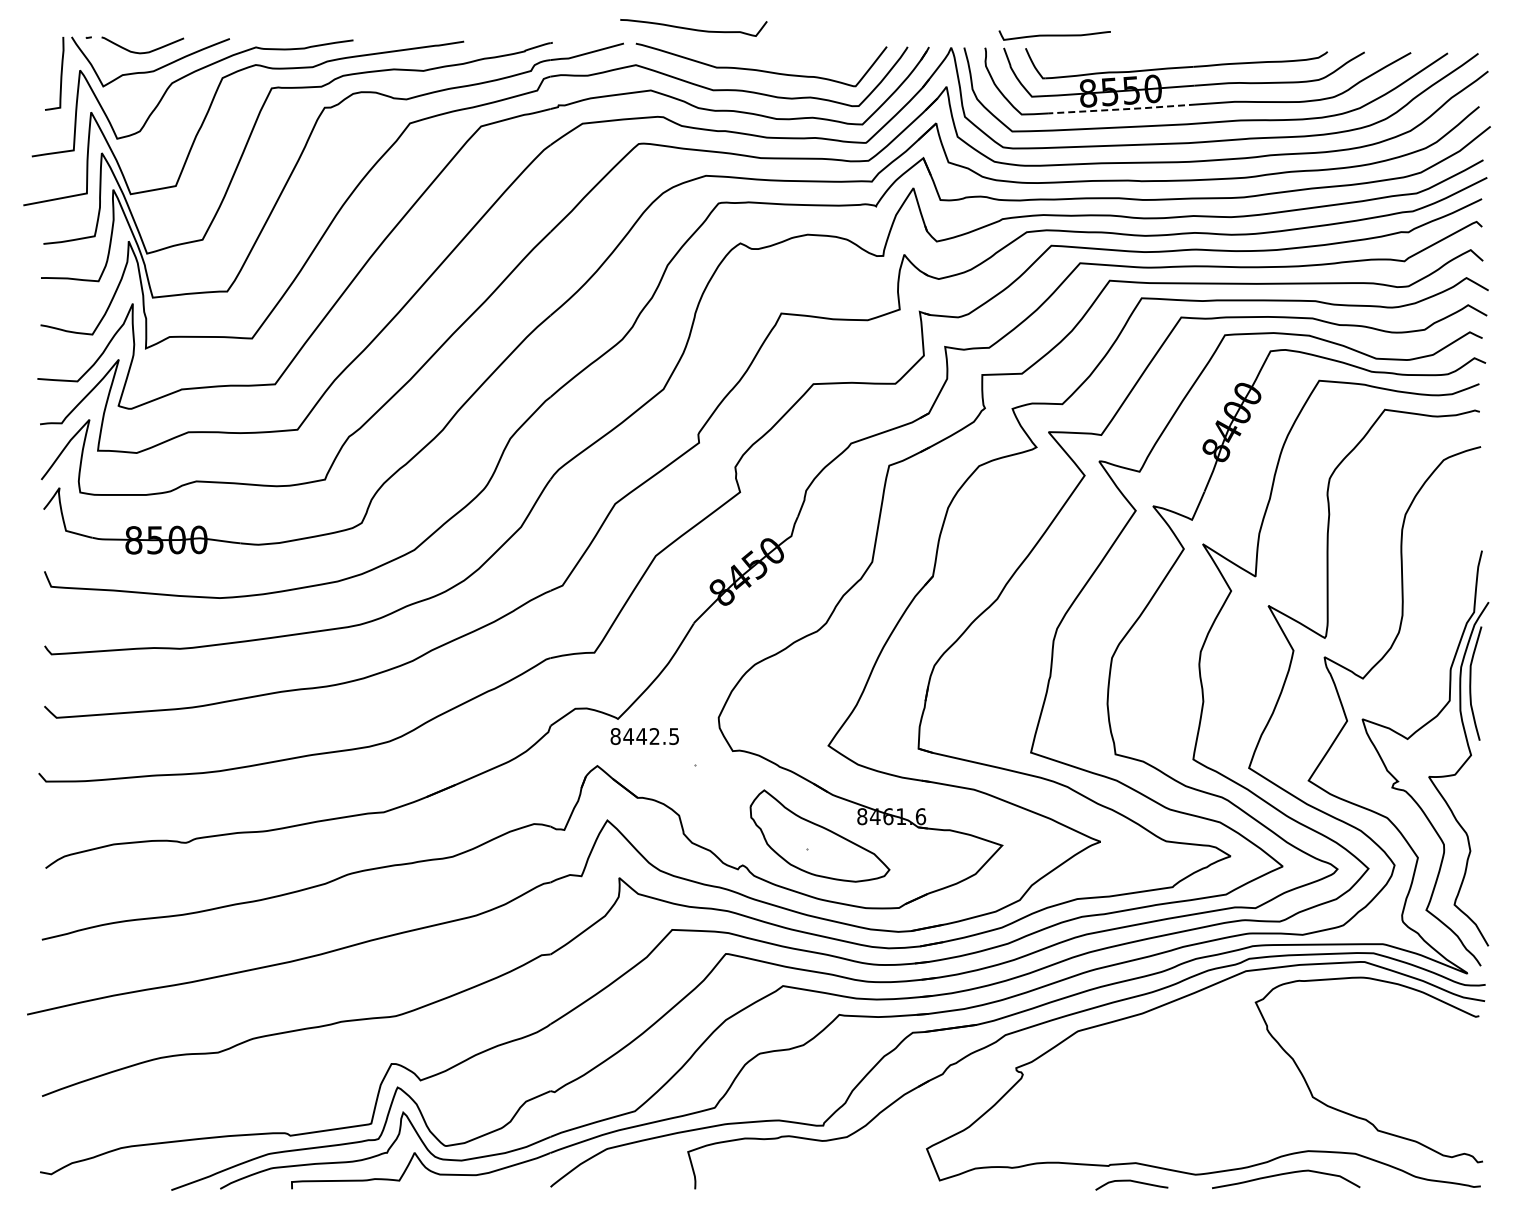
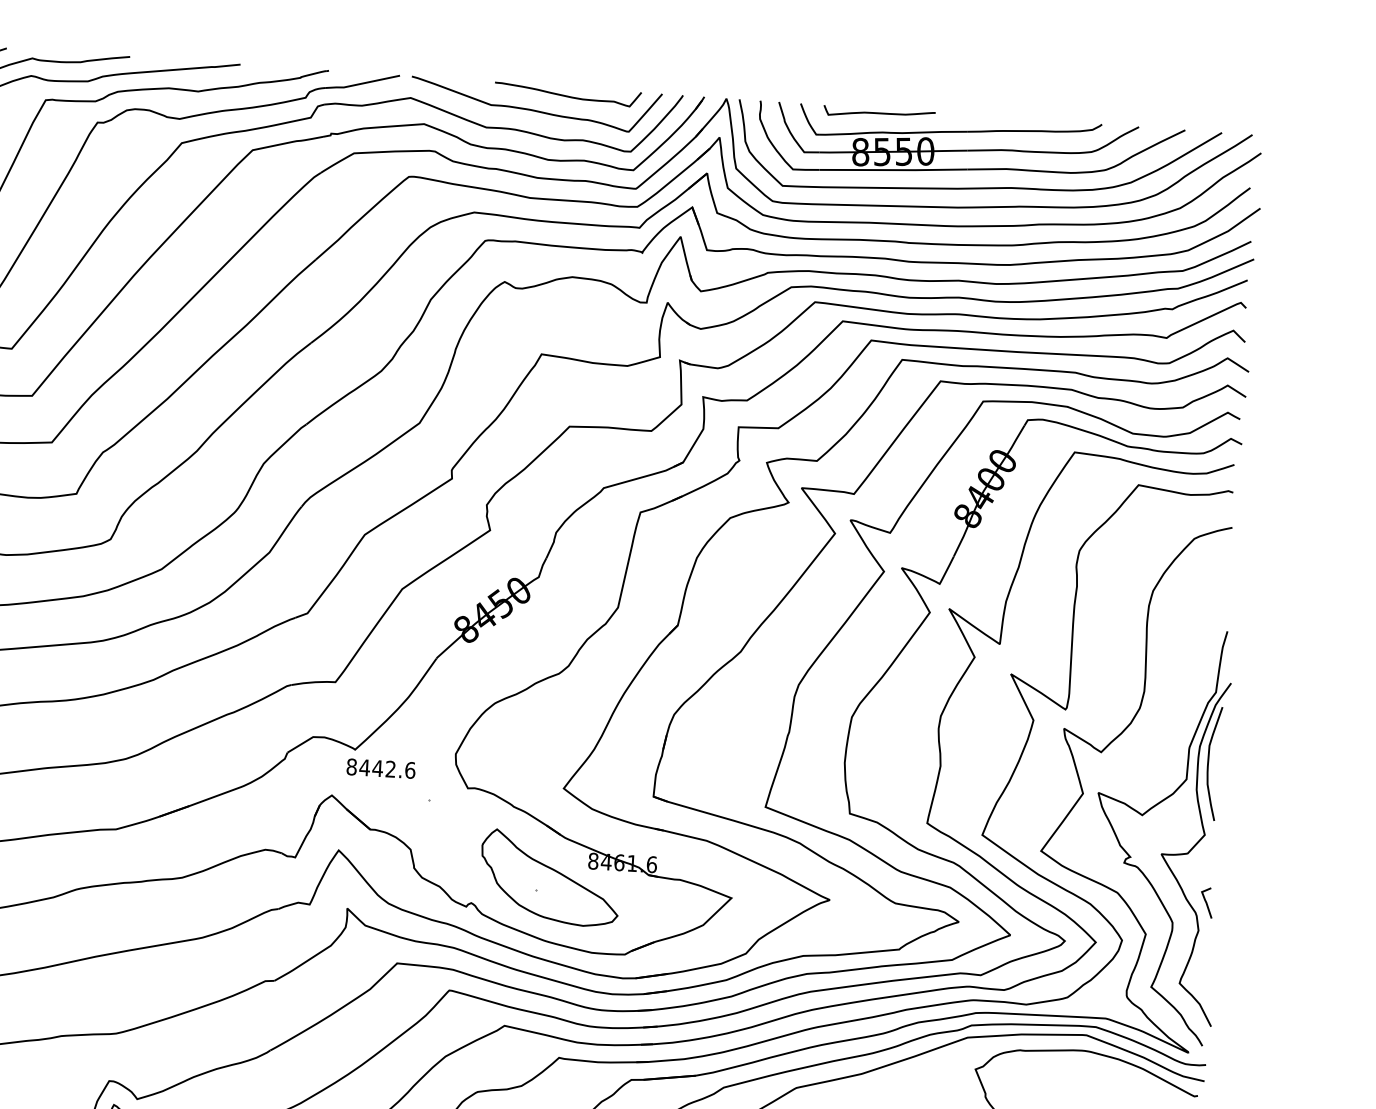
curve: (693, 28) -> (567, 95), moved
curve: (1054, 35) -> (879, 113), moved
line: (1122, 109) -> (893, 170), dashed -> solid
text: (674, 736) -> (410, 770), 8442.5 -> 8442.6
curve: (1476, 822) -> (1206, 902), added

